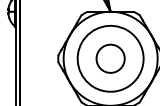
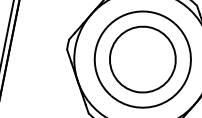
circle: (110, 58) -> (142, 59), size x1.6

